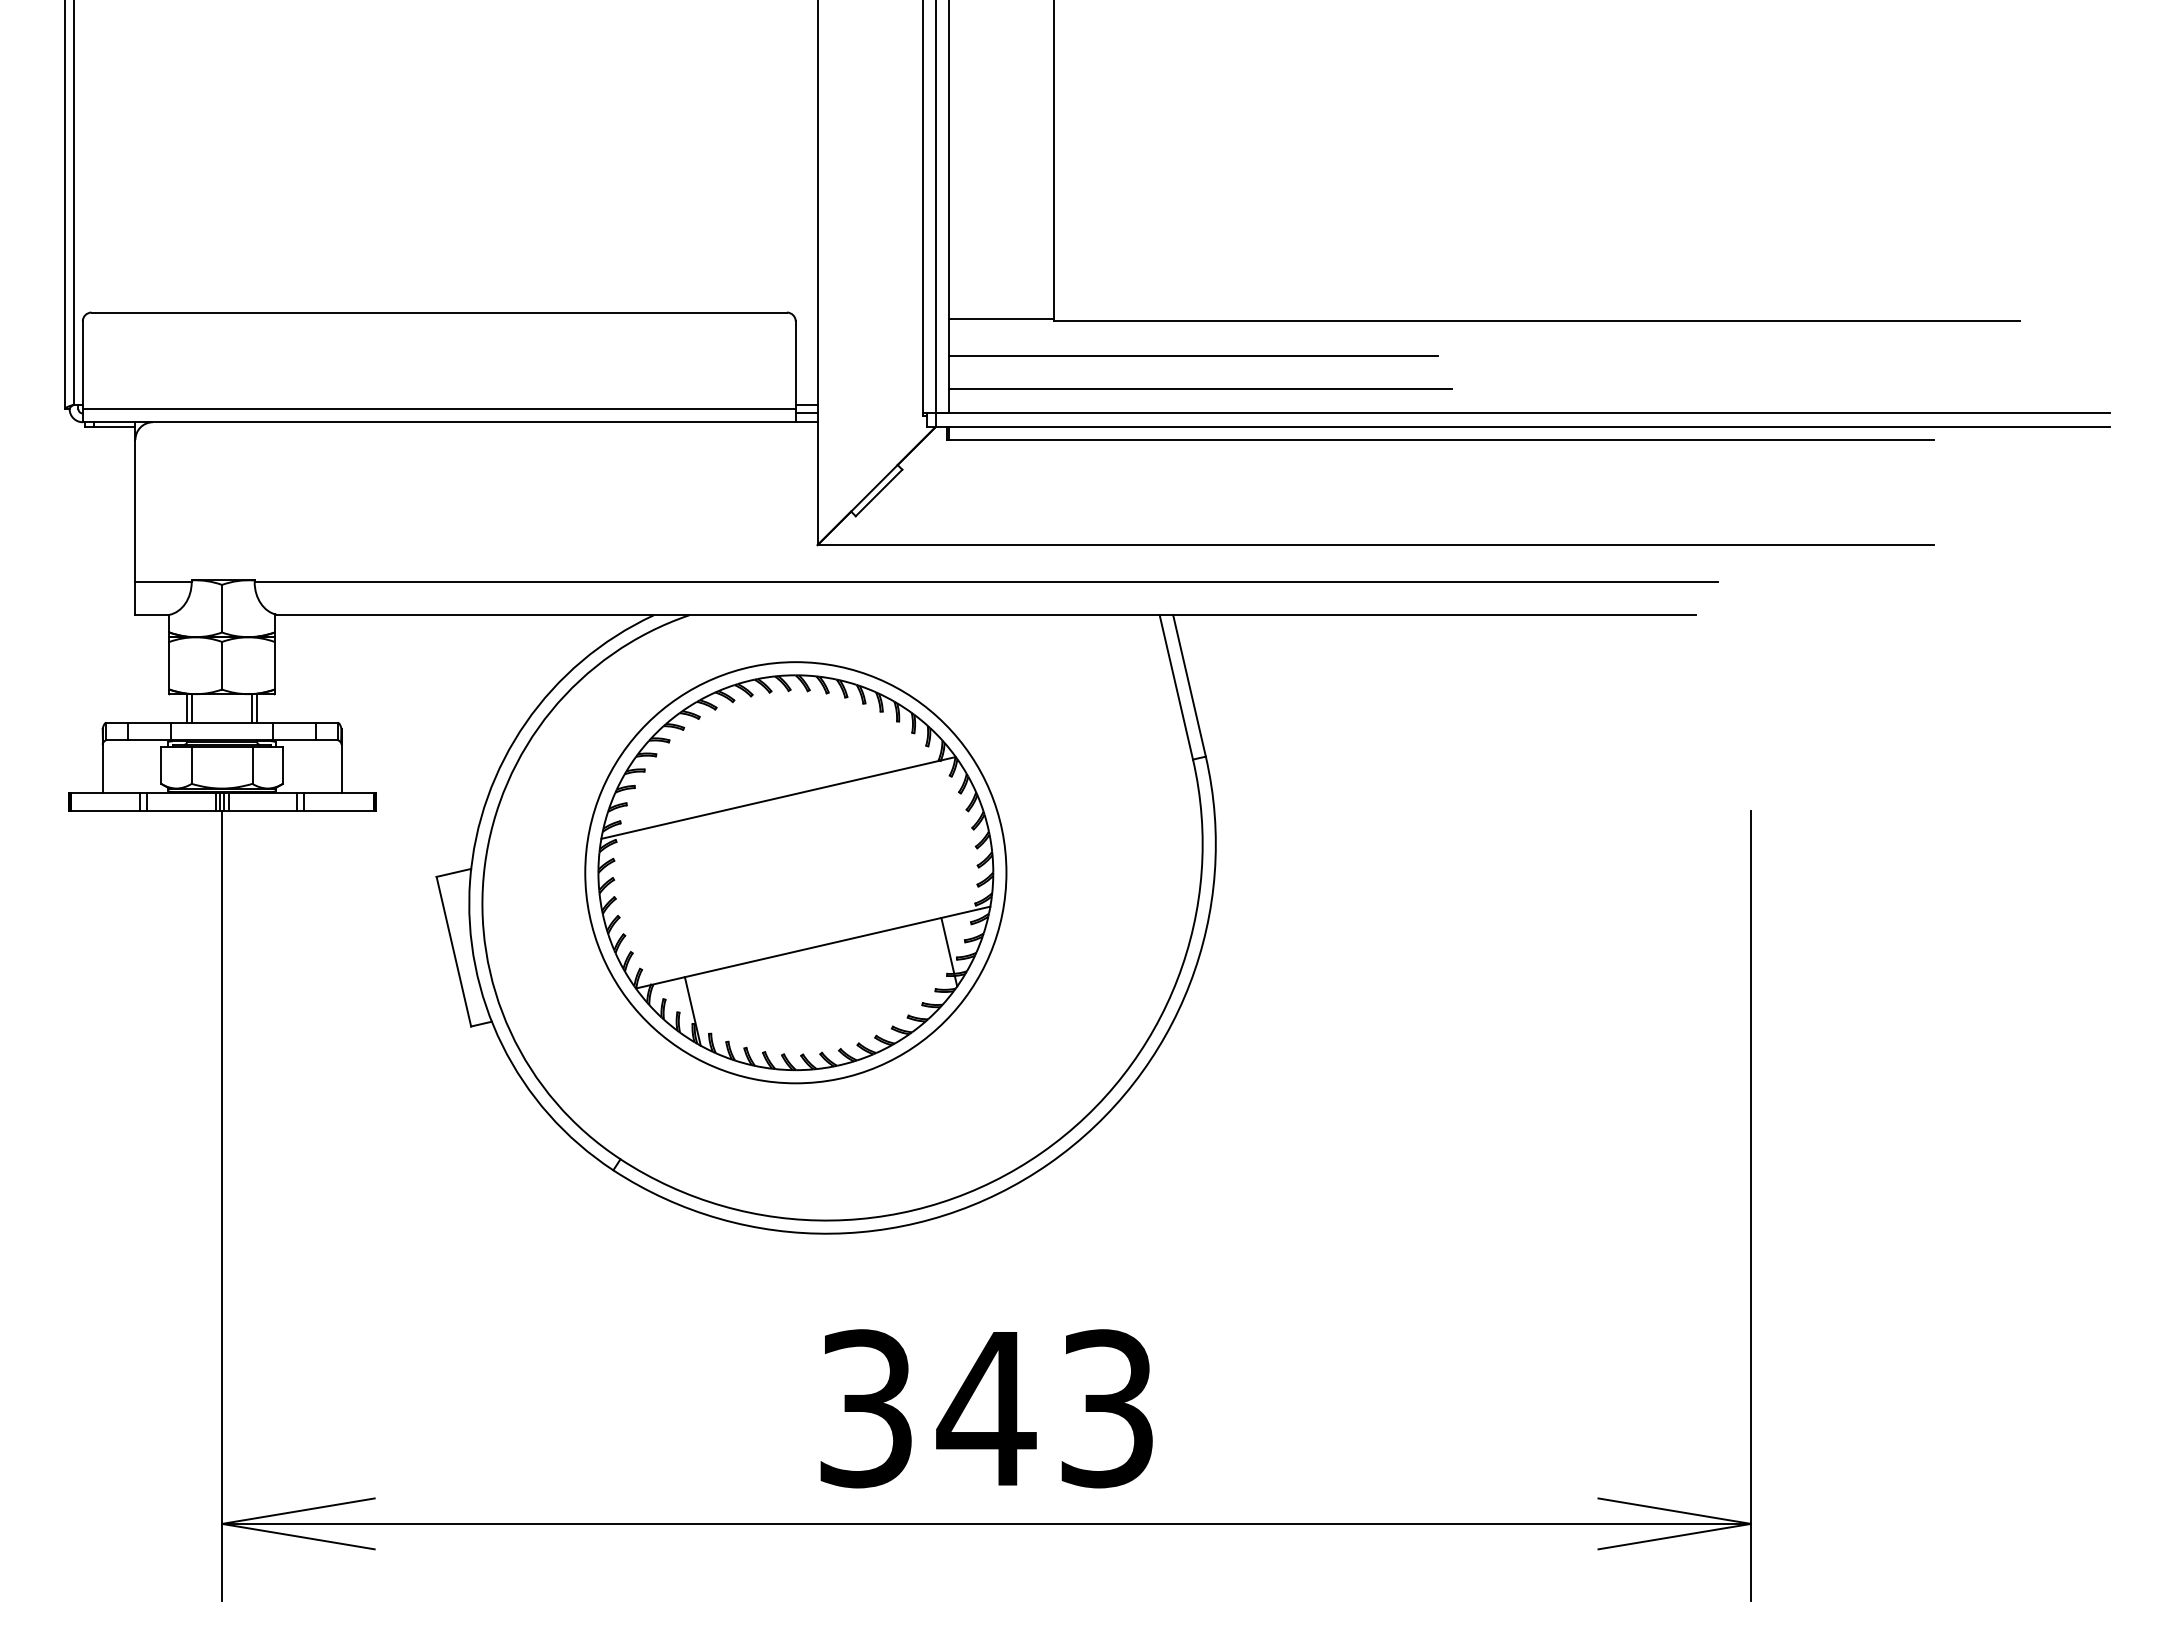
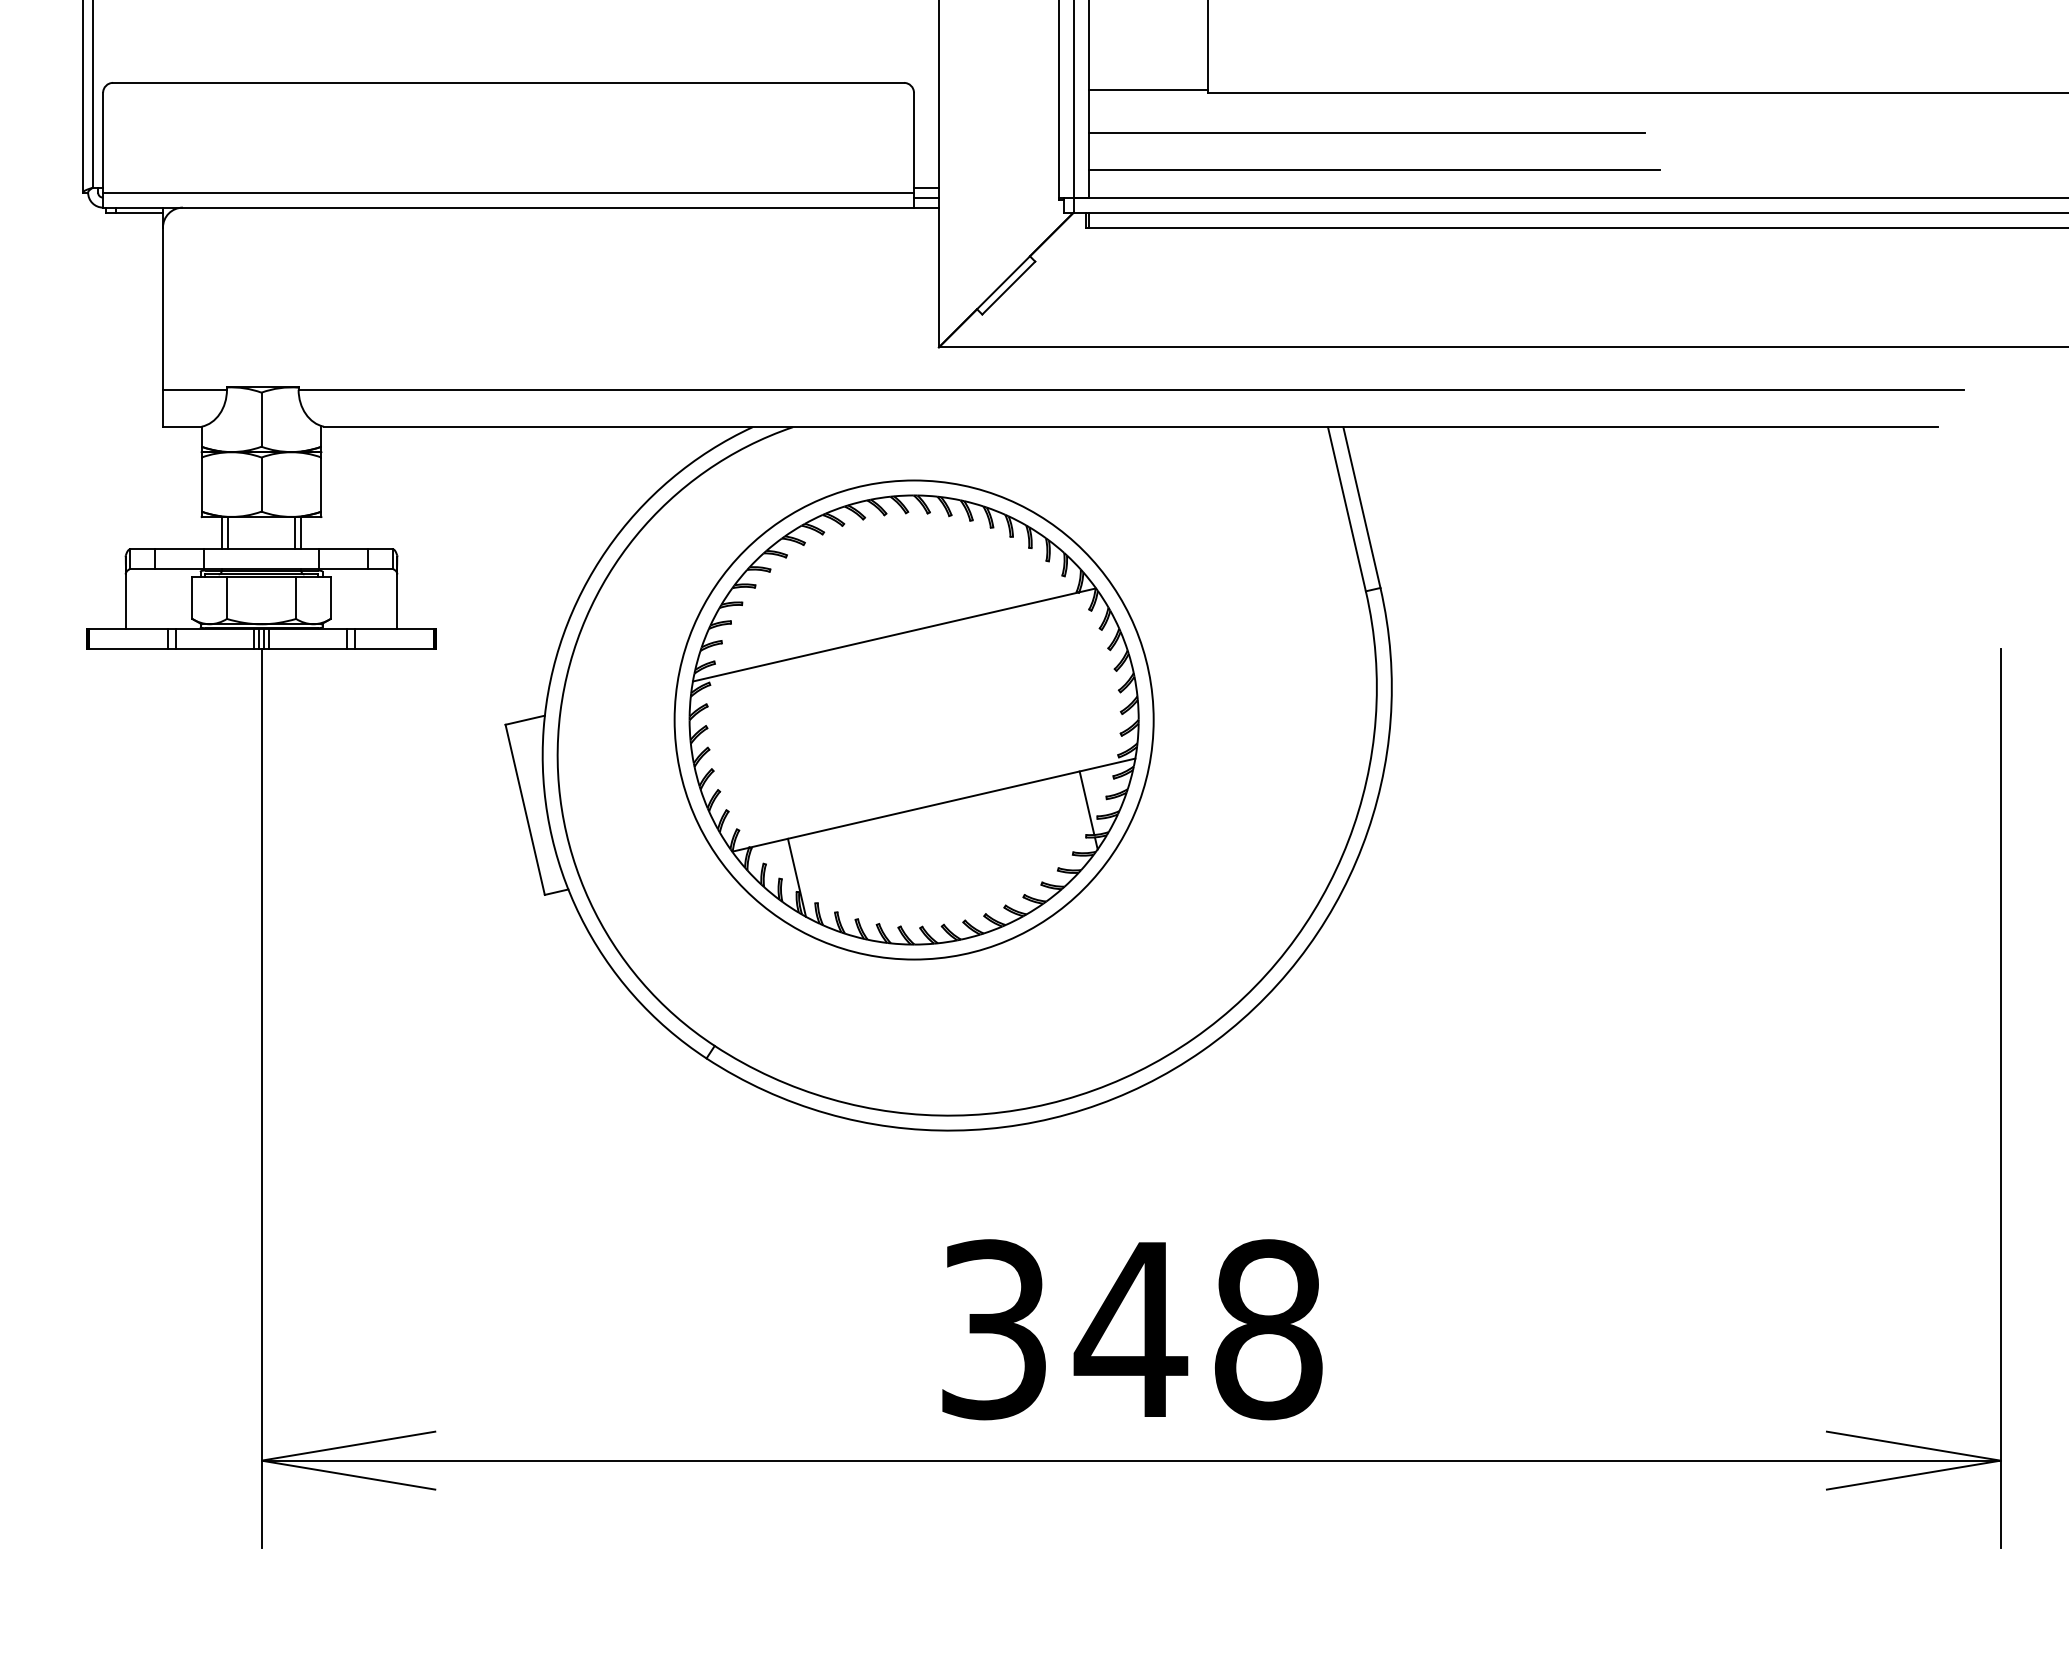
text: (1107, 1408) -> (1268, 1329), 343 -> 348

